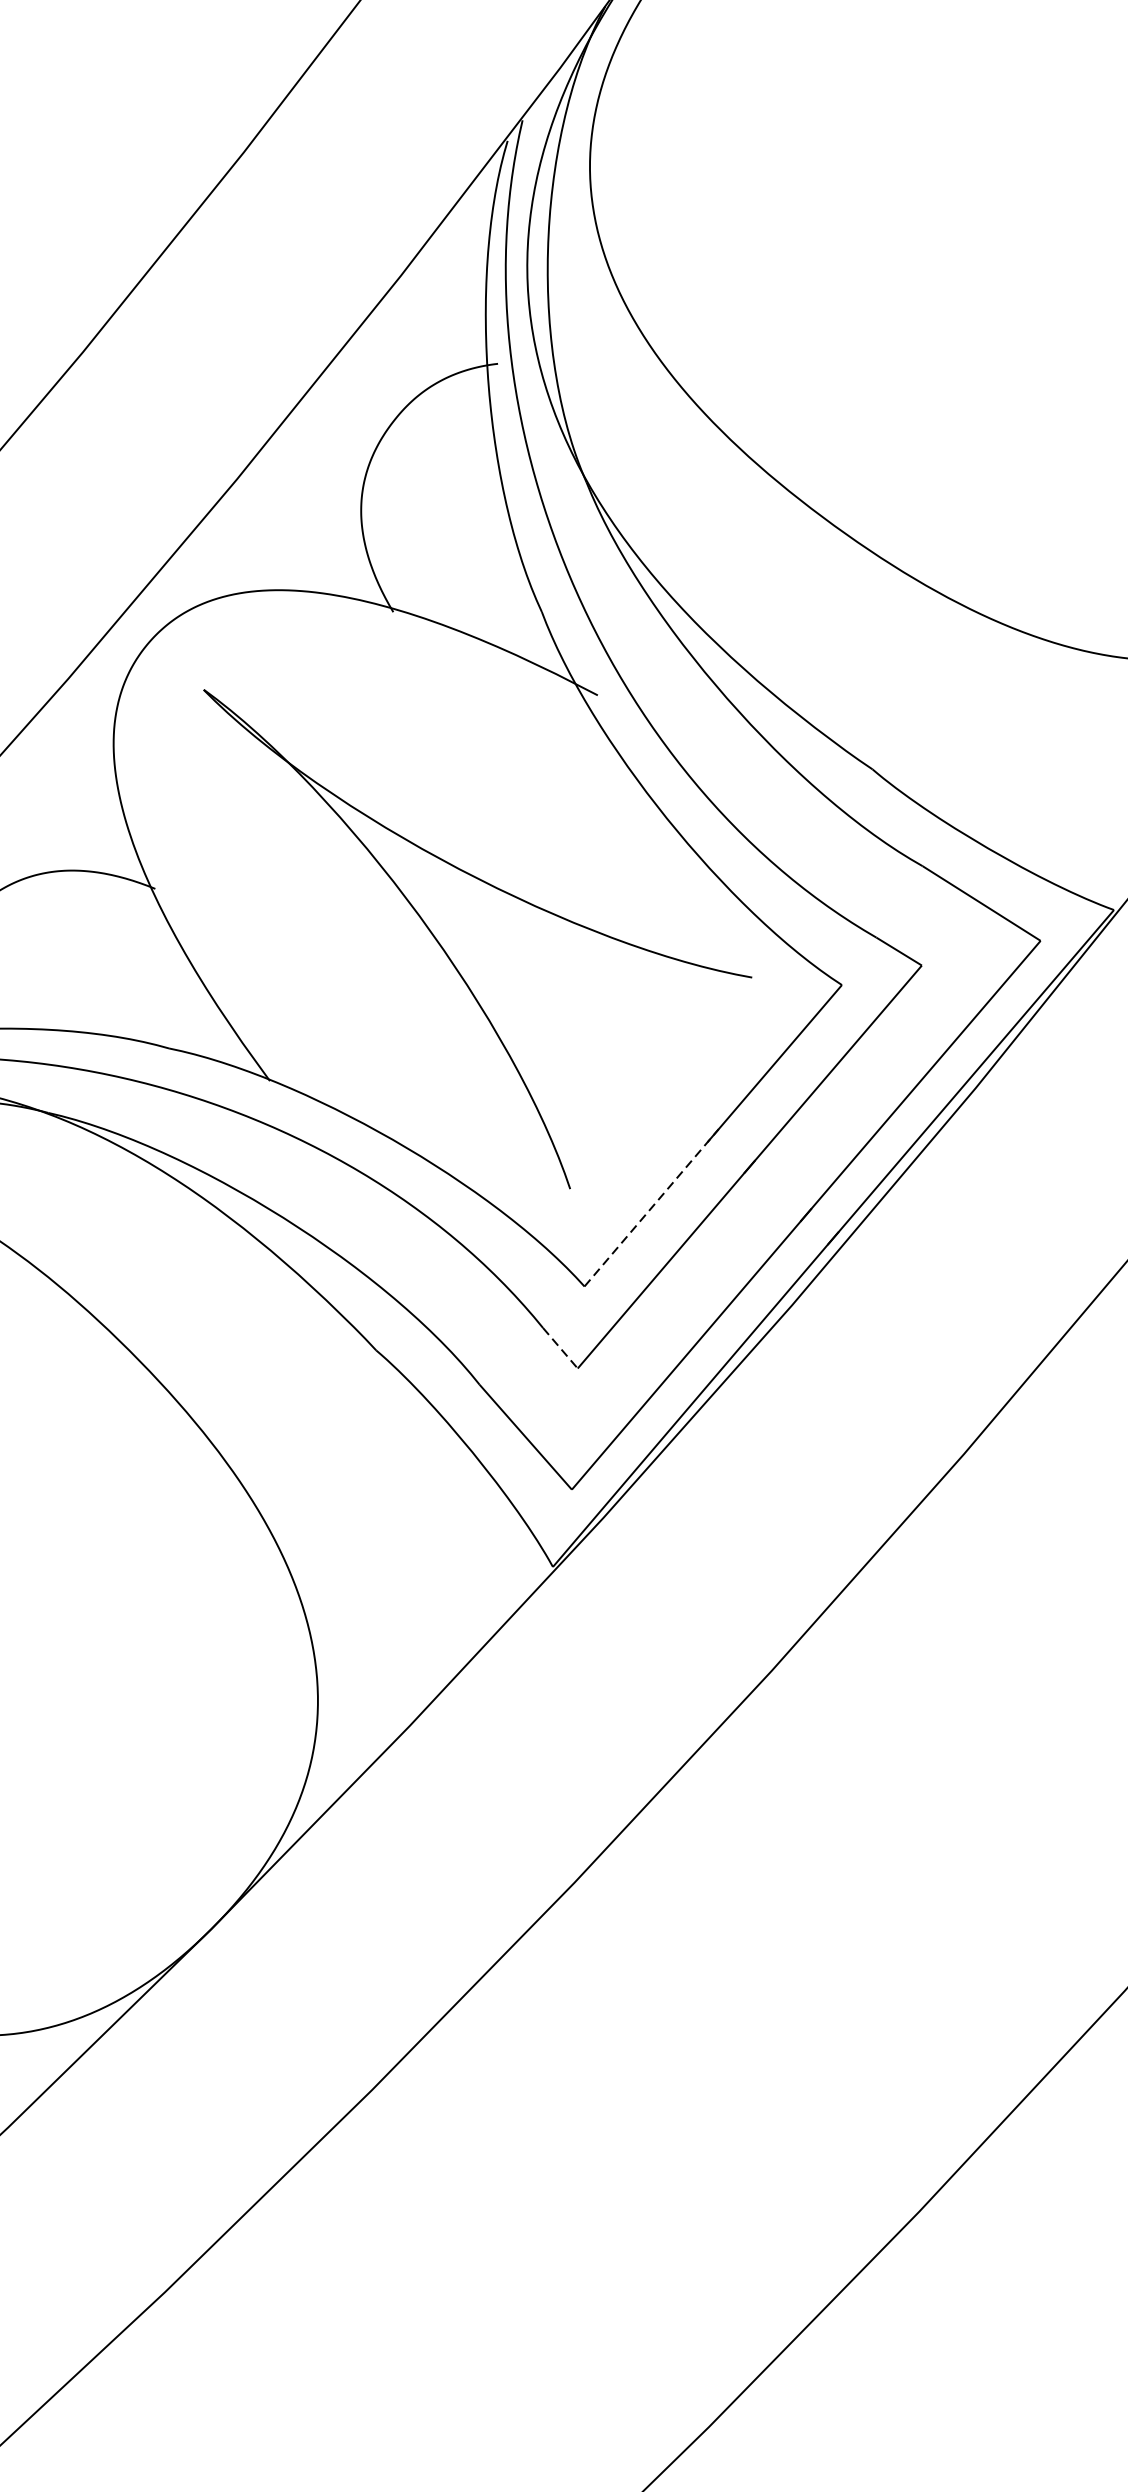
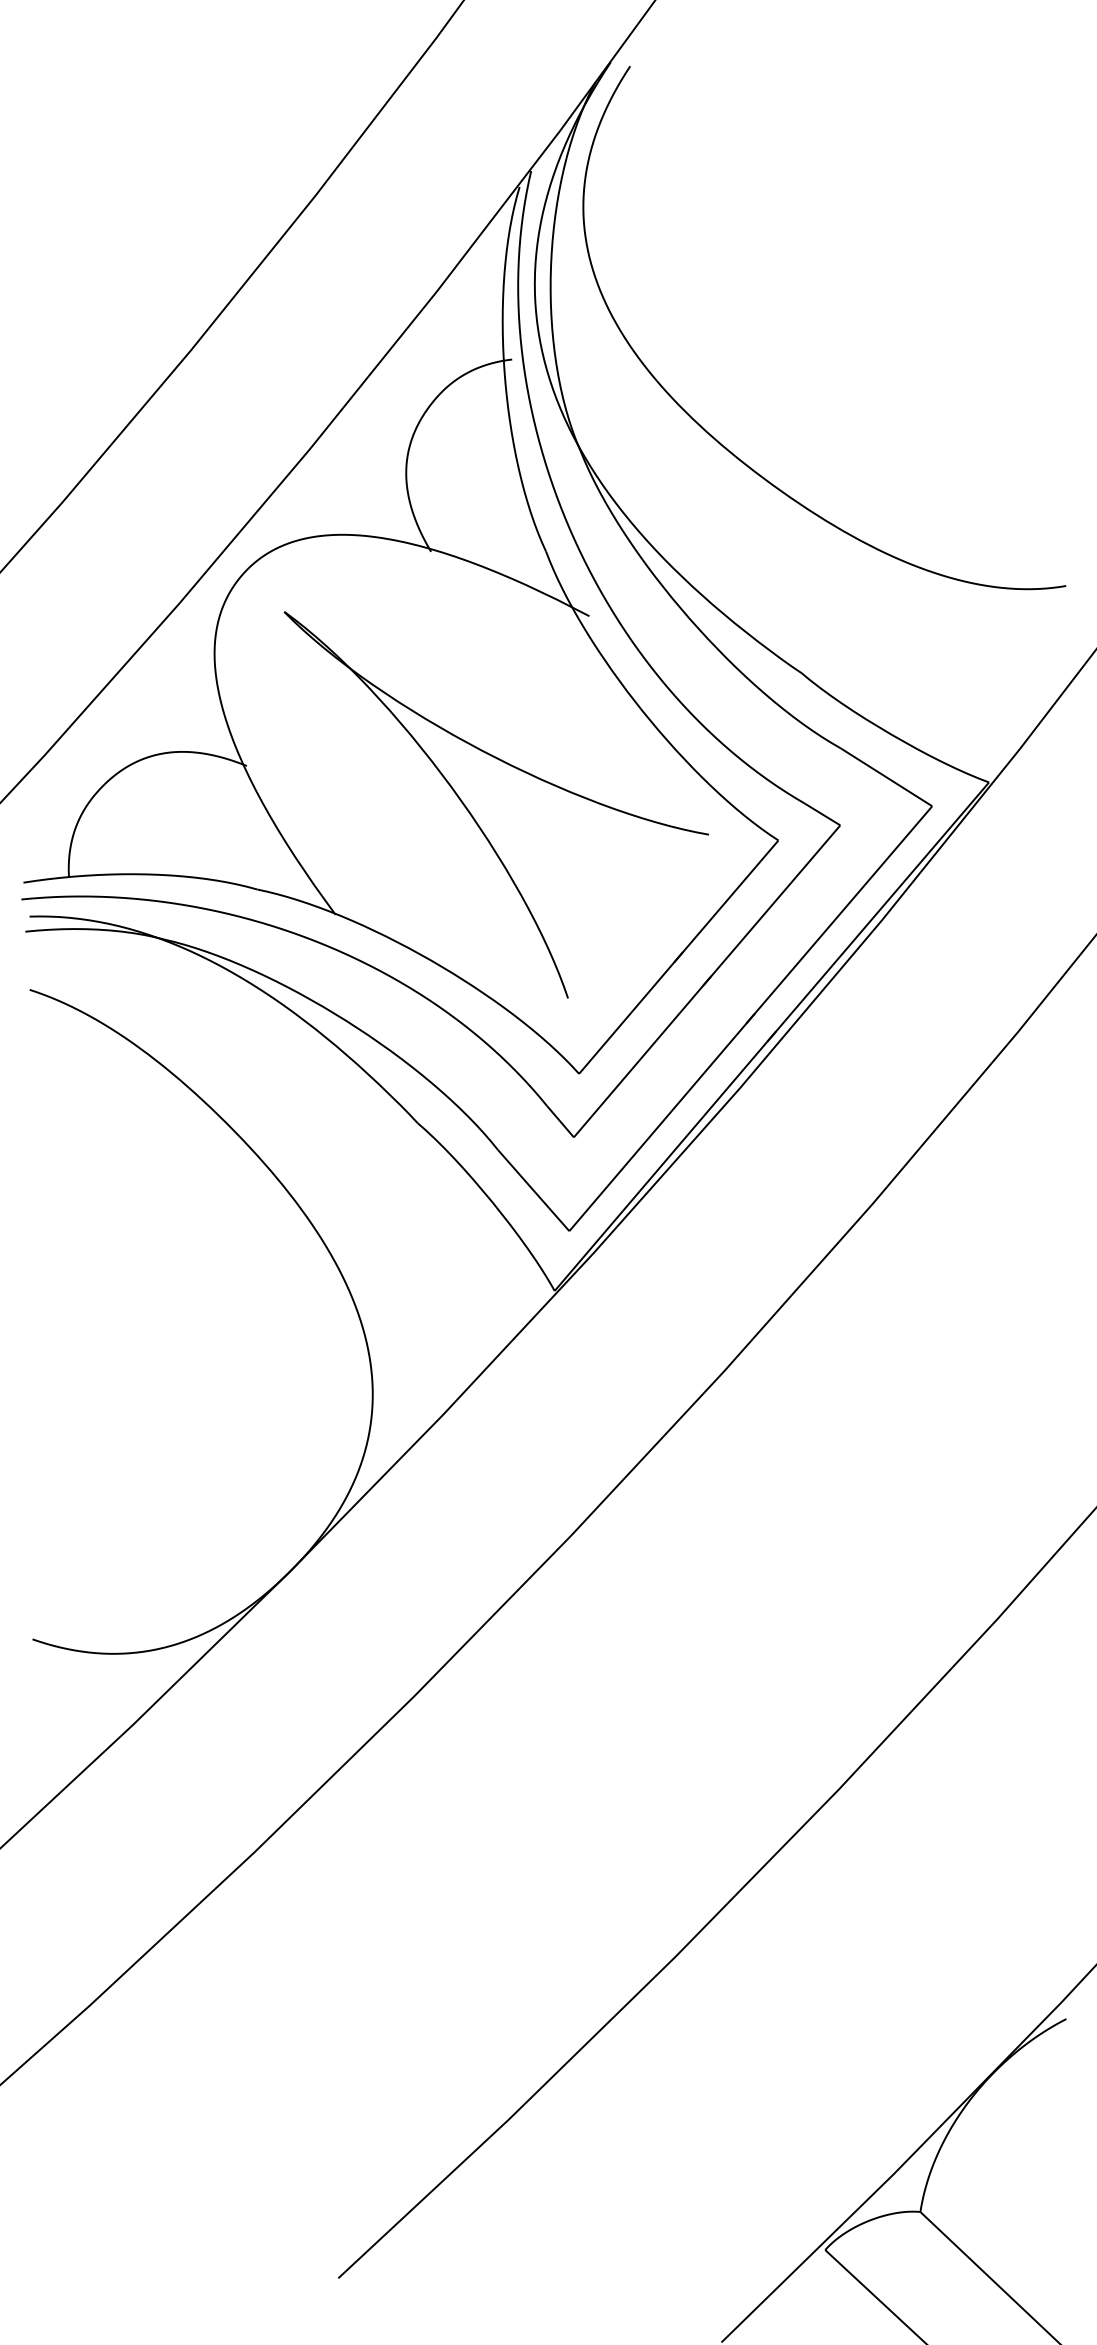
line: (652, 1207) -> (631, 1012), dashed -> solid
line: (560, 1348) -> (560, 1121), dashed -> solid

